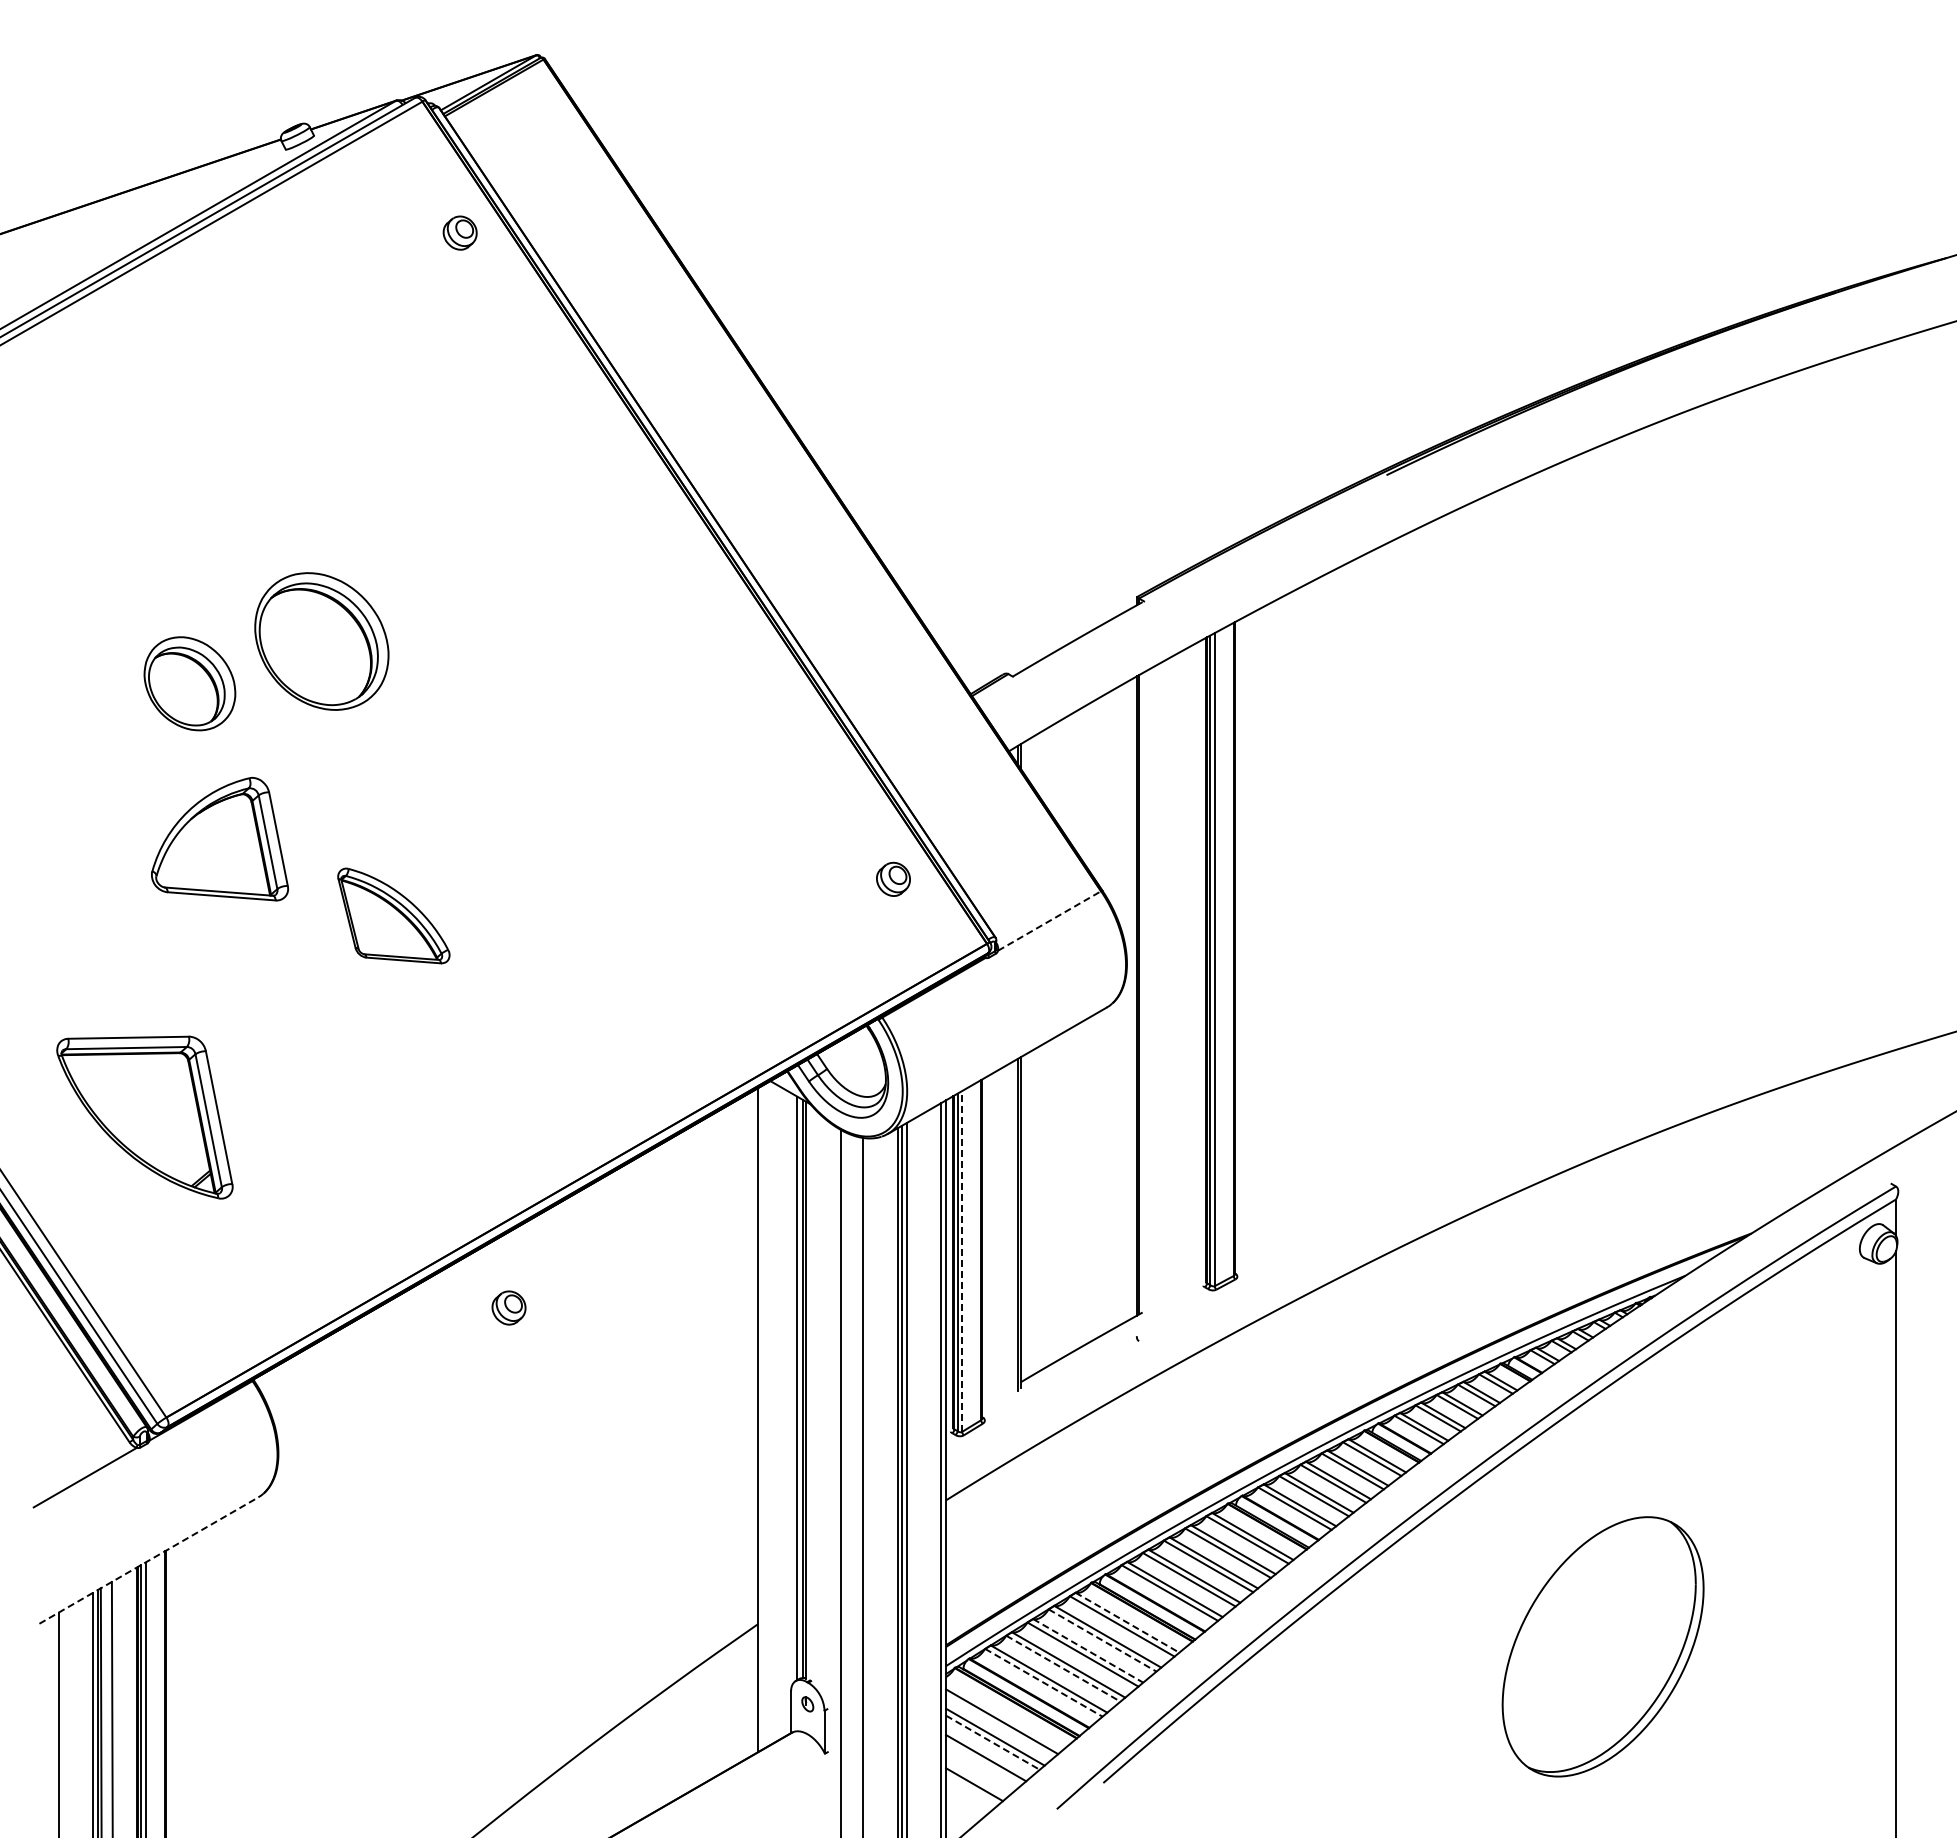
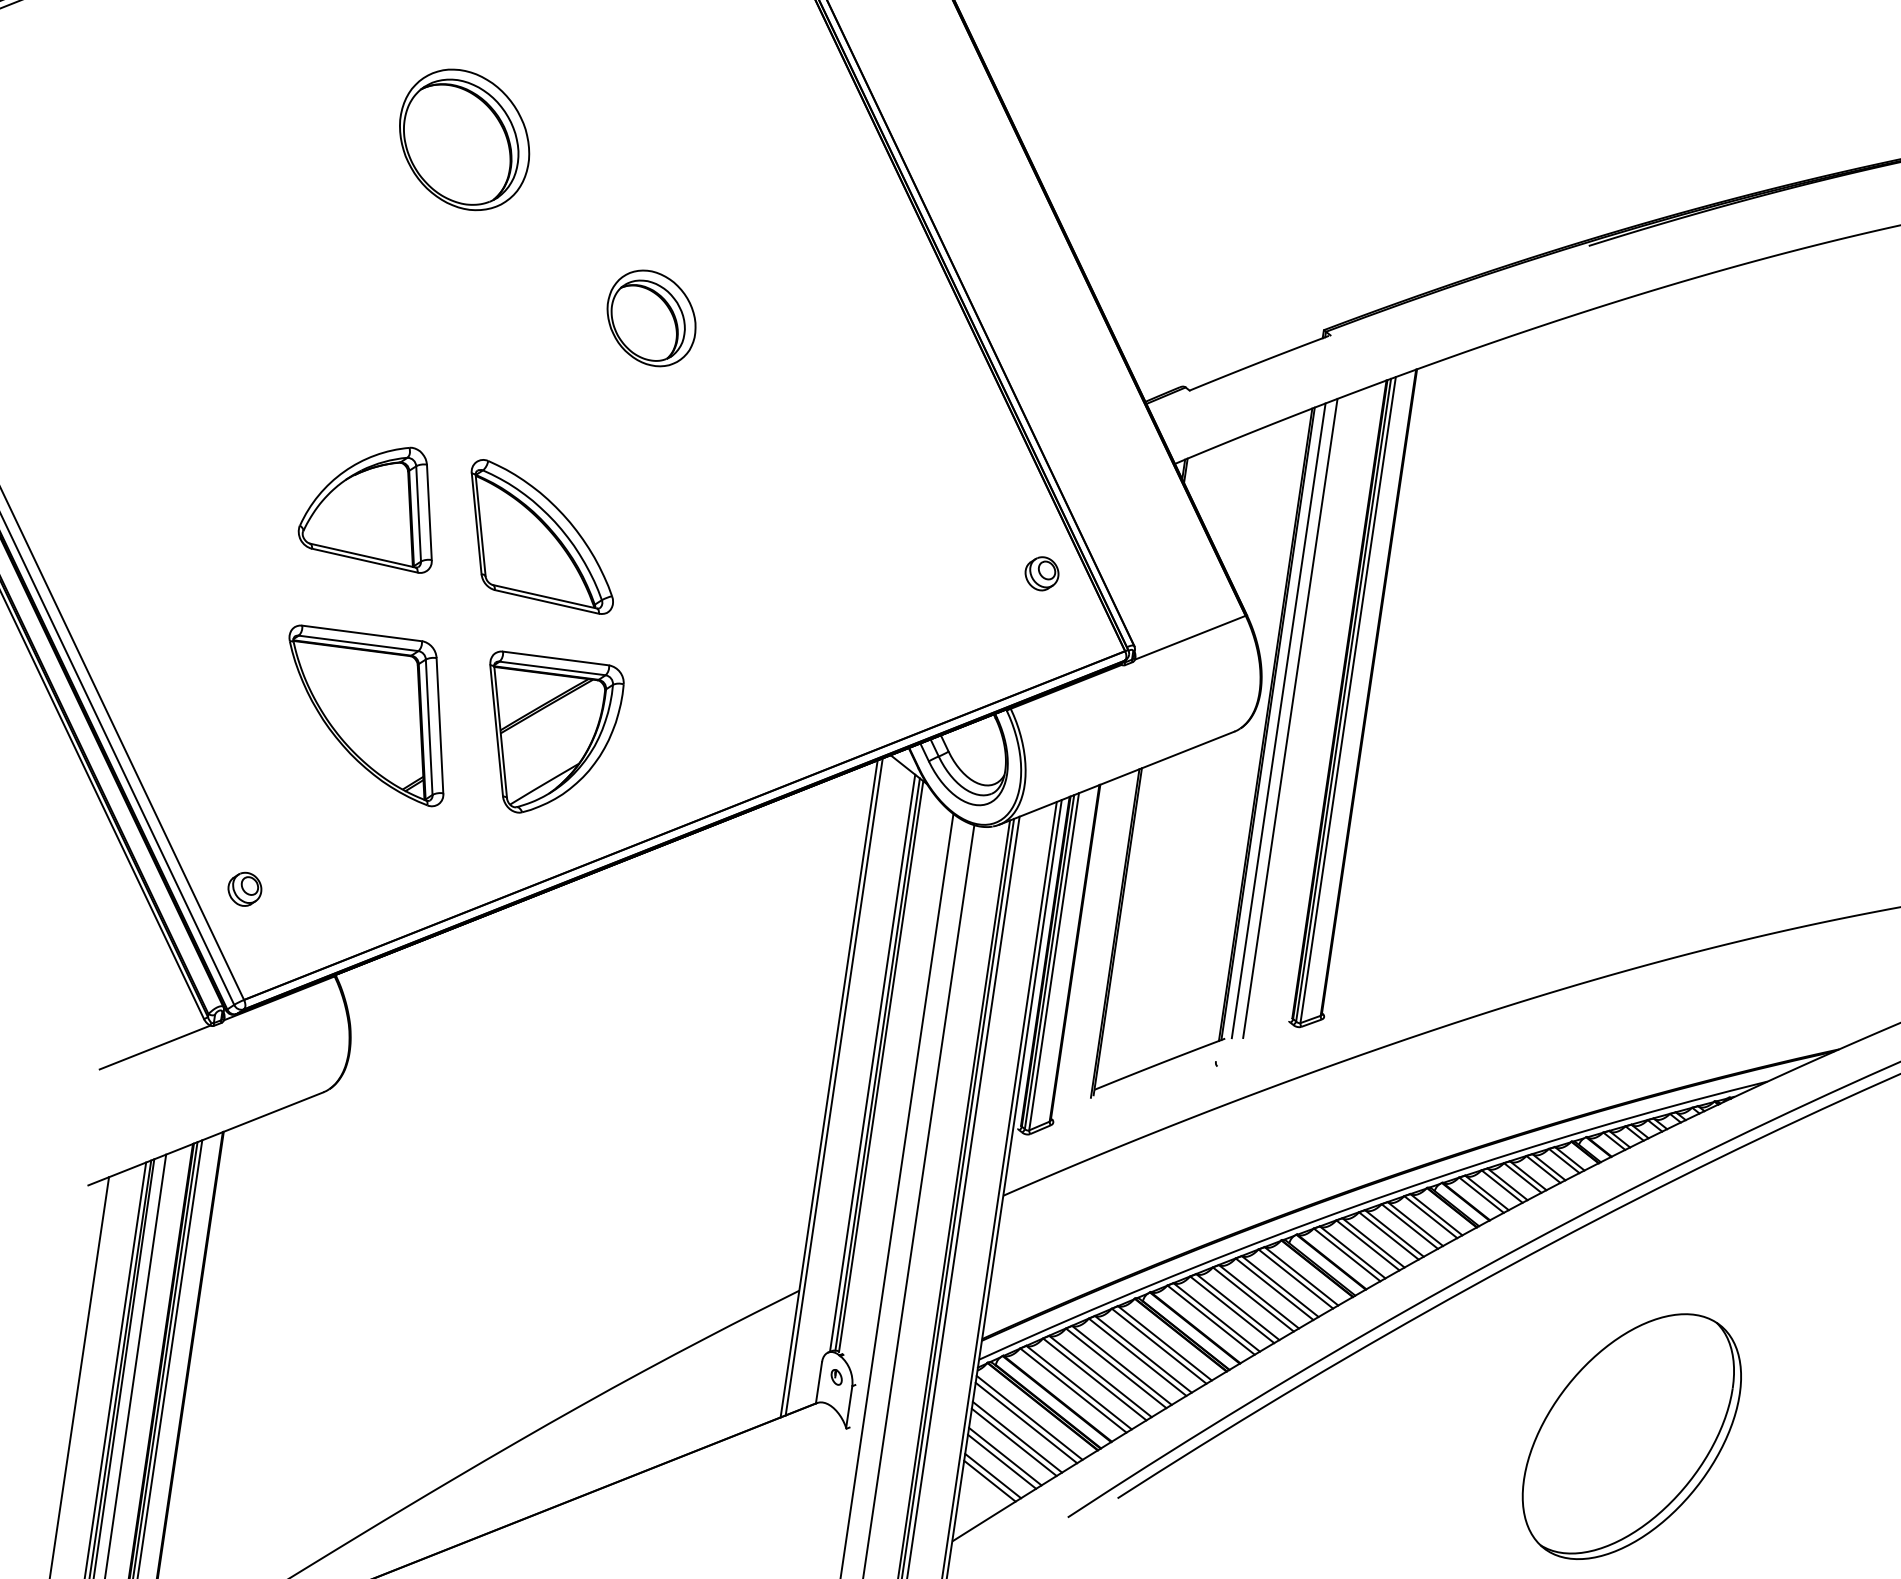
part: (321, 641) -> (464, 139), moved
part: (189, 683) -> (651, 318), moved
part: (219, 838) -> (371, 503), moved
part: (393, 915) -> (542, 536), size x1.43
line: (1049, 921) -> (1190, 638), dashed -> solid
line: (1160, 986) -> (1290, 718), added
line: (1149, 990) -> (1279, 721), added
part: (428, 1112) -> (547, 736), added
part: (144, 1117) -> (366, 714), moved
line: (962, 1260) -> (1054, 960), dashed -> solid
part: (508, 1307) -> (244, 888), moved
line: (762, 1417) -> (833, 1086), added
line: (149, 1560) -> (206, 1138), dashed -> solid
line: (1127, 1622) -> (1164, 1343), dashed -> solid
line: (1103, 1640) -> (1138, 1357), dashed -> solid
line: (1088, 1650) -> (1122, 1365), dashed -> solid
line: (1063, 1668) -> (1094, 1379), dashed -> solid
line: (1043, 1682) -> (1073, 1390), dashed -> solid
line: (1004, 1716) -> (1029, 1418), added
line: (993, 1742) -> (1014, 1442), dashed -> solid
line: (983, 1763) -> (1001, 1461), added
line: (976, 1778) -> (992, 1475), added

